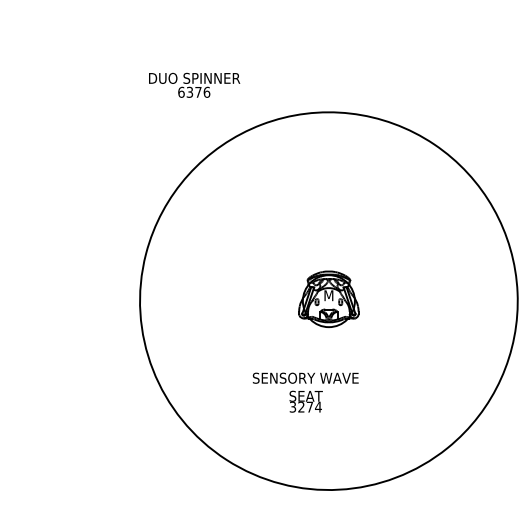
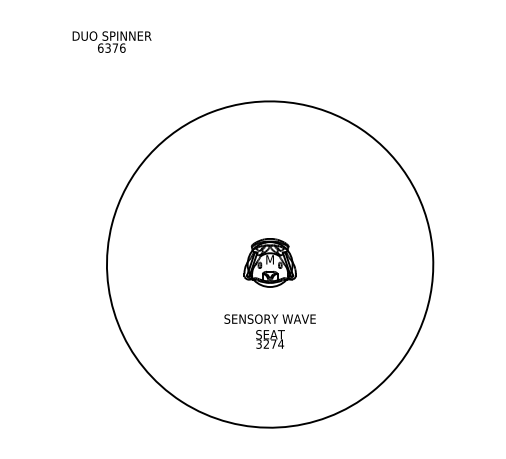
text: (193, 84) -> (111, 41), moved
text: (305, 392) -> (269, 331), moved

